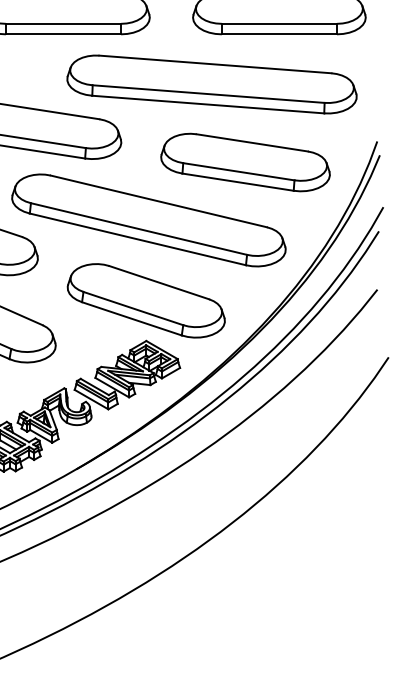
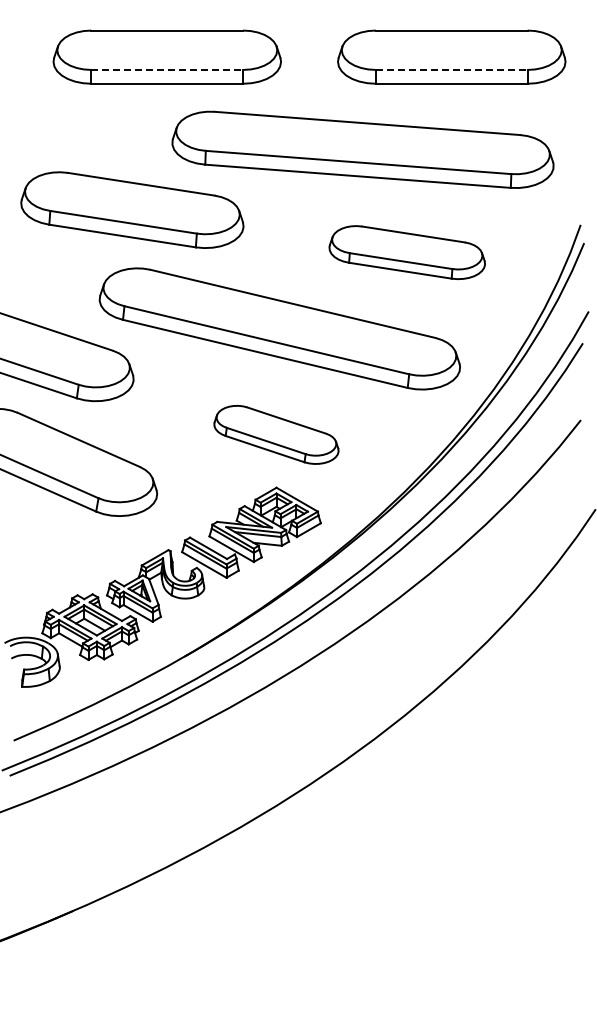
line: (63, 23) -> (167, 69), solid -> dashed
line: (279, 23) -> (451, 69), solid -> dashed
part: (245, 162) -> (407, 252), size x0.7
part: (146, 300) -> (276, 434), size x0.6

